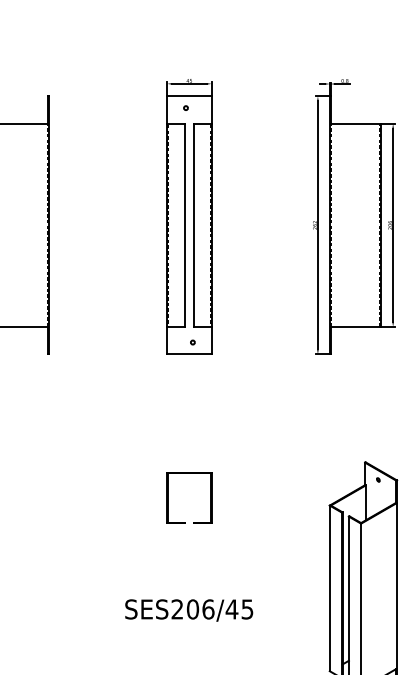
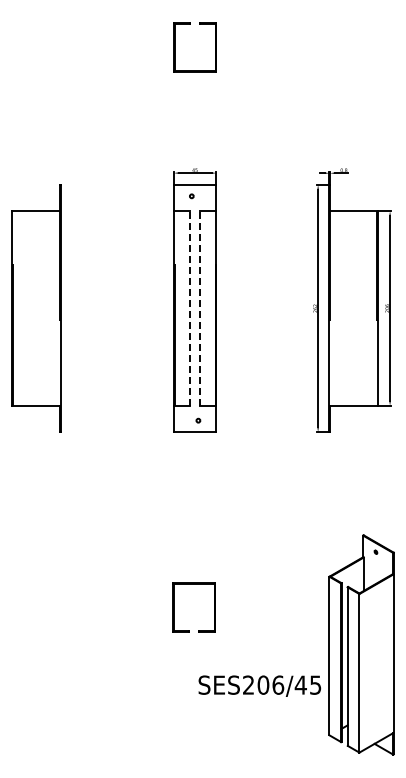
line: (184, 225) -> (190, 308), solid -> dashed
line: (194, 225) -> (199, 308), solid -> dashed
part: (168, 498) -> (174, 607), moved
text: (188, 609) -> (259, 685), moved

